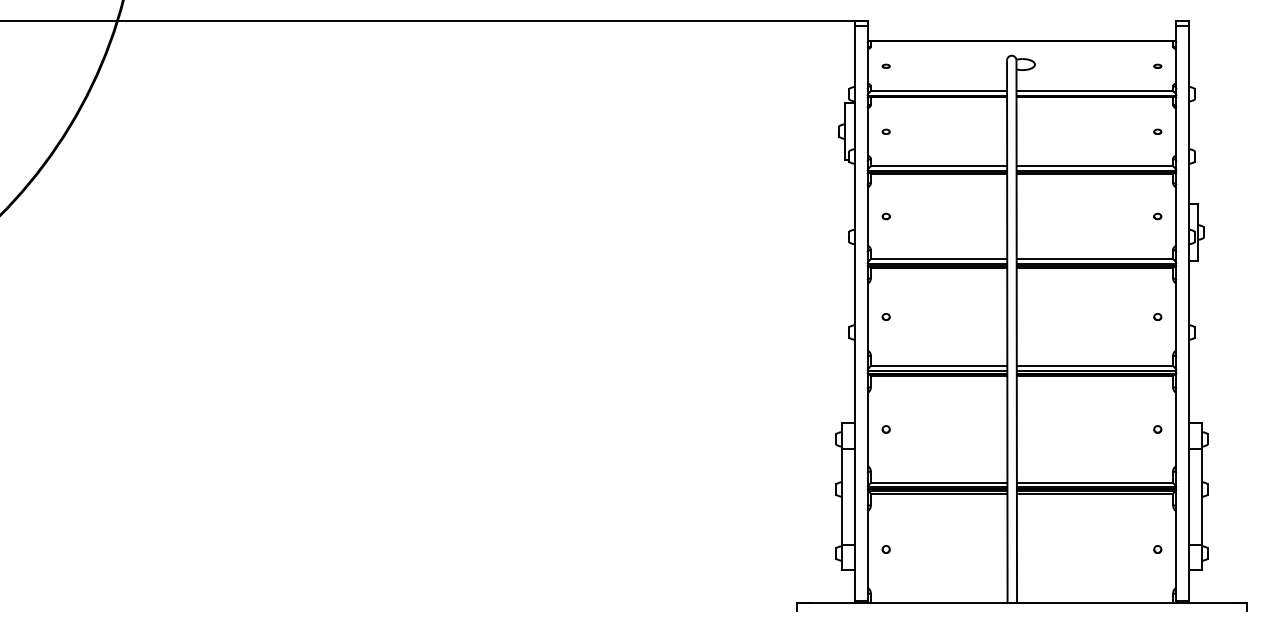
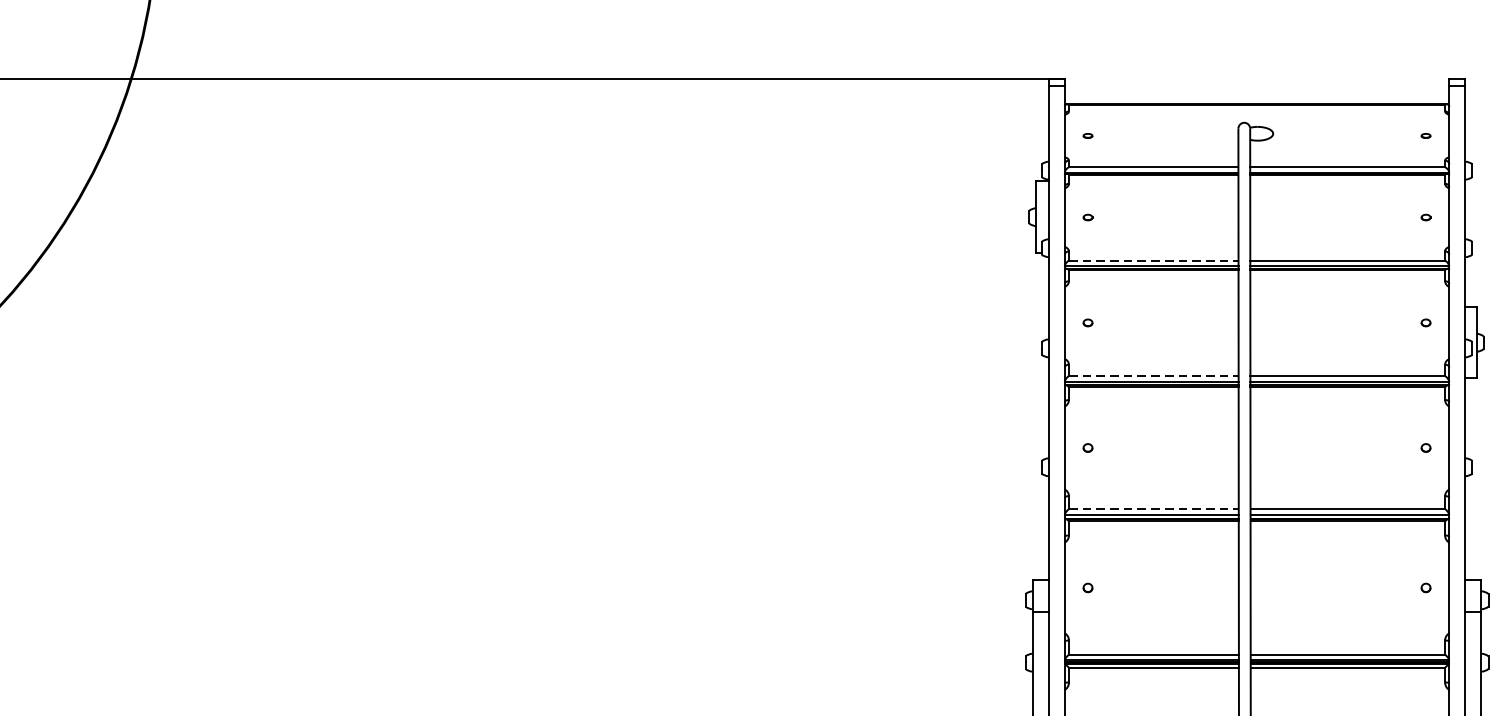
line: (939, 166) -> (1154, 260), solid -> dashed
line: (939, 259) -> (1154, 376), solid -> dashed
line: (939, 366) -> (1154, 509), solid -> dashed

